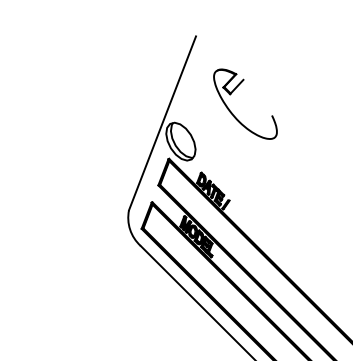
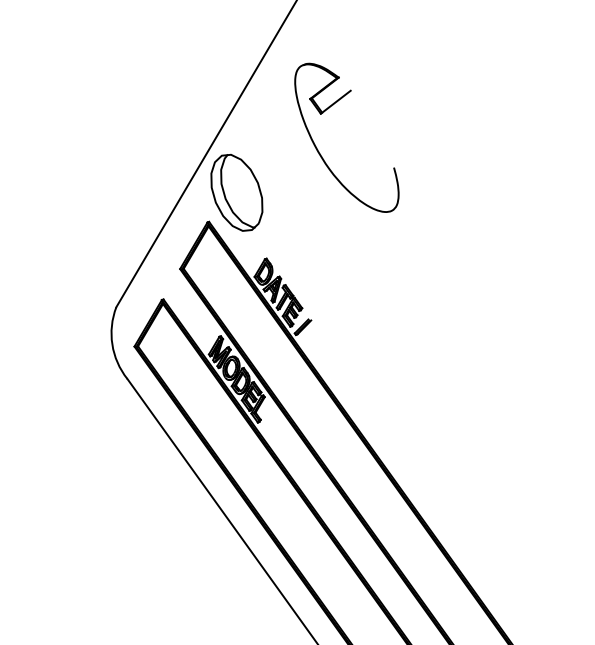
part: (232, 112) -> (319, 149), moved

